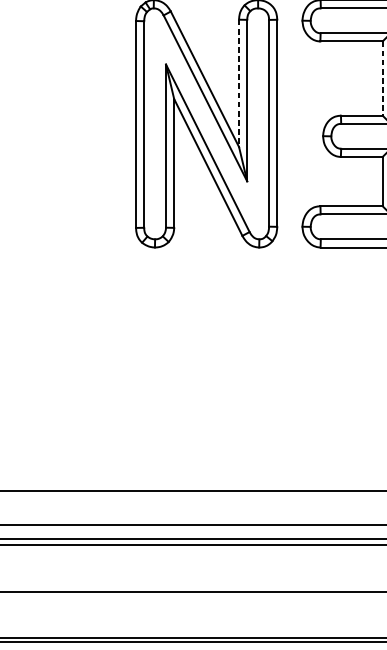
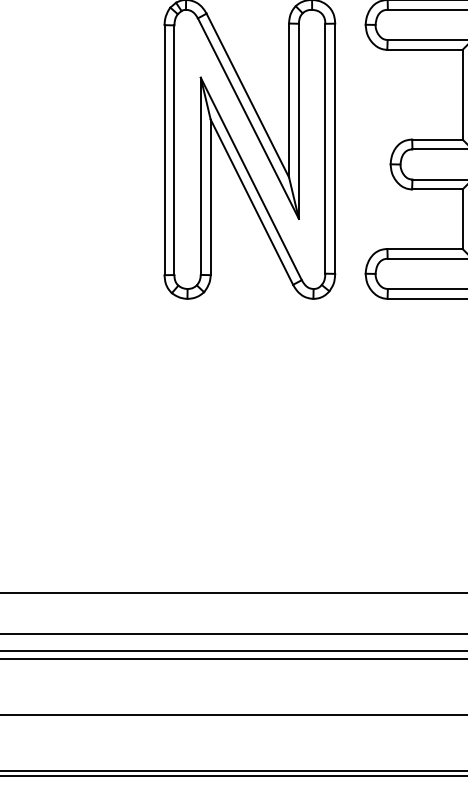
line: (382, 78) -> (462, 94), dashed -> solid
line: (239, 83) -> (289, 100), dashed -> solid

